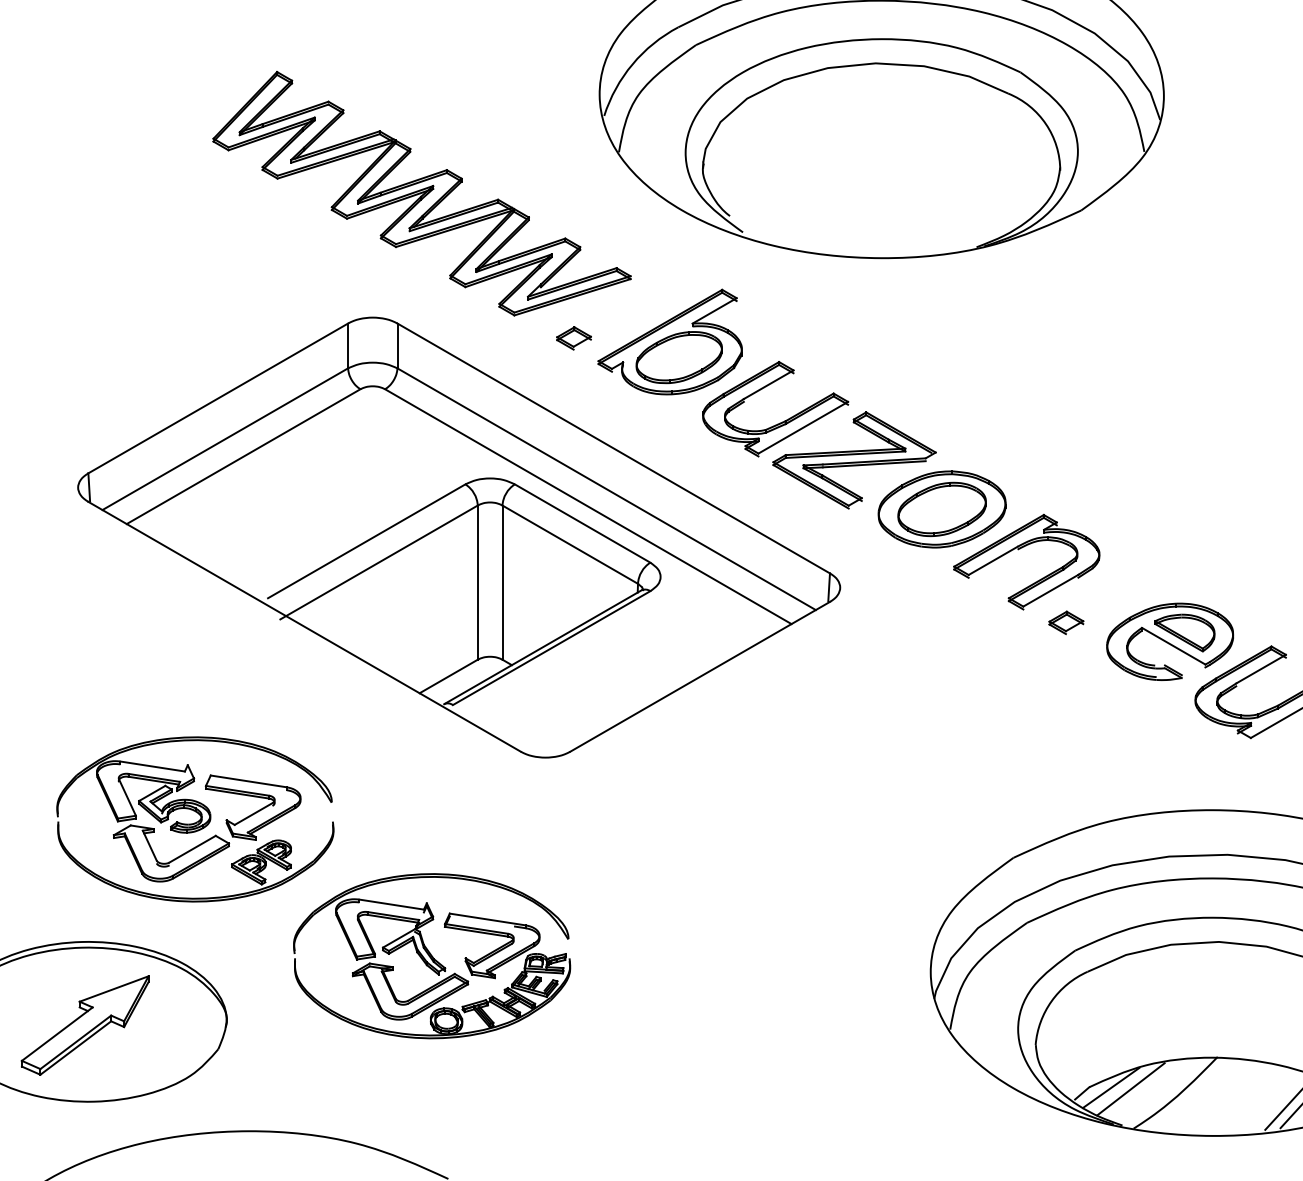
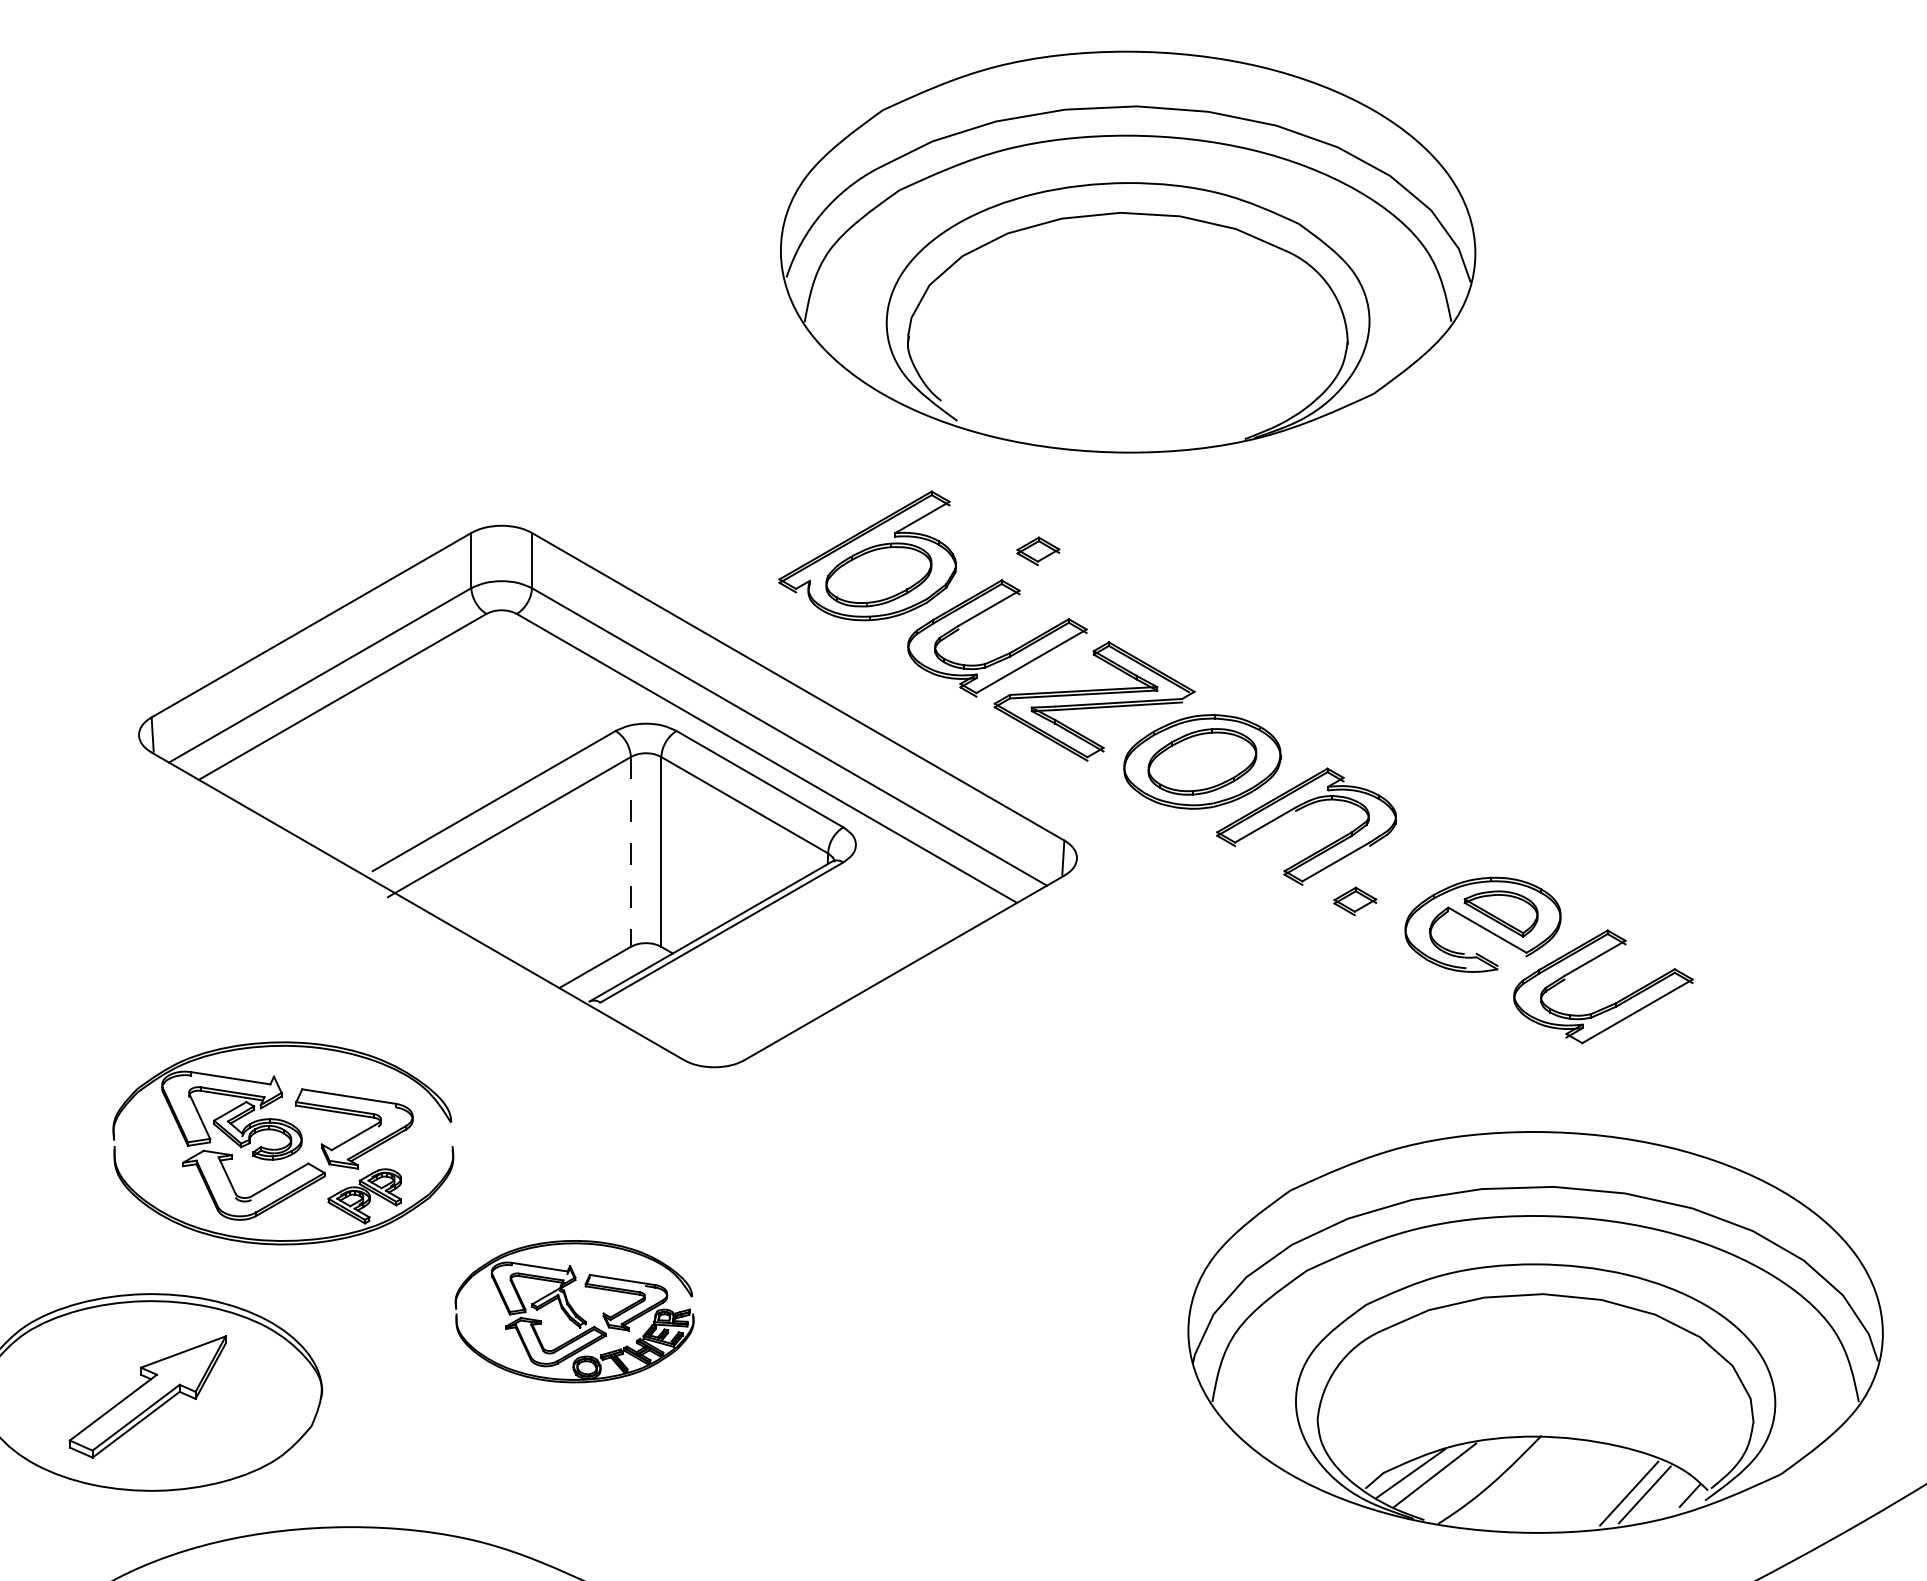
part: (422, 193) -> (562, 373), removed
part: (574, 338) -> (1038, 551), moved
line: (477, 582) -> (630, 851), solid -> dashed
part: (431, 956) -> (574, 1311), size x0.7

